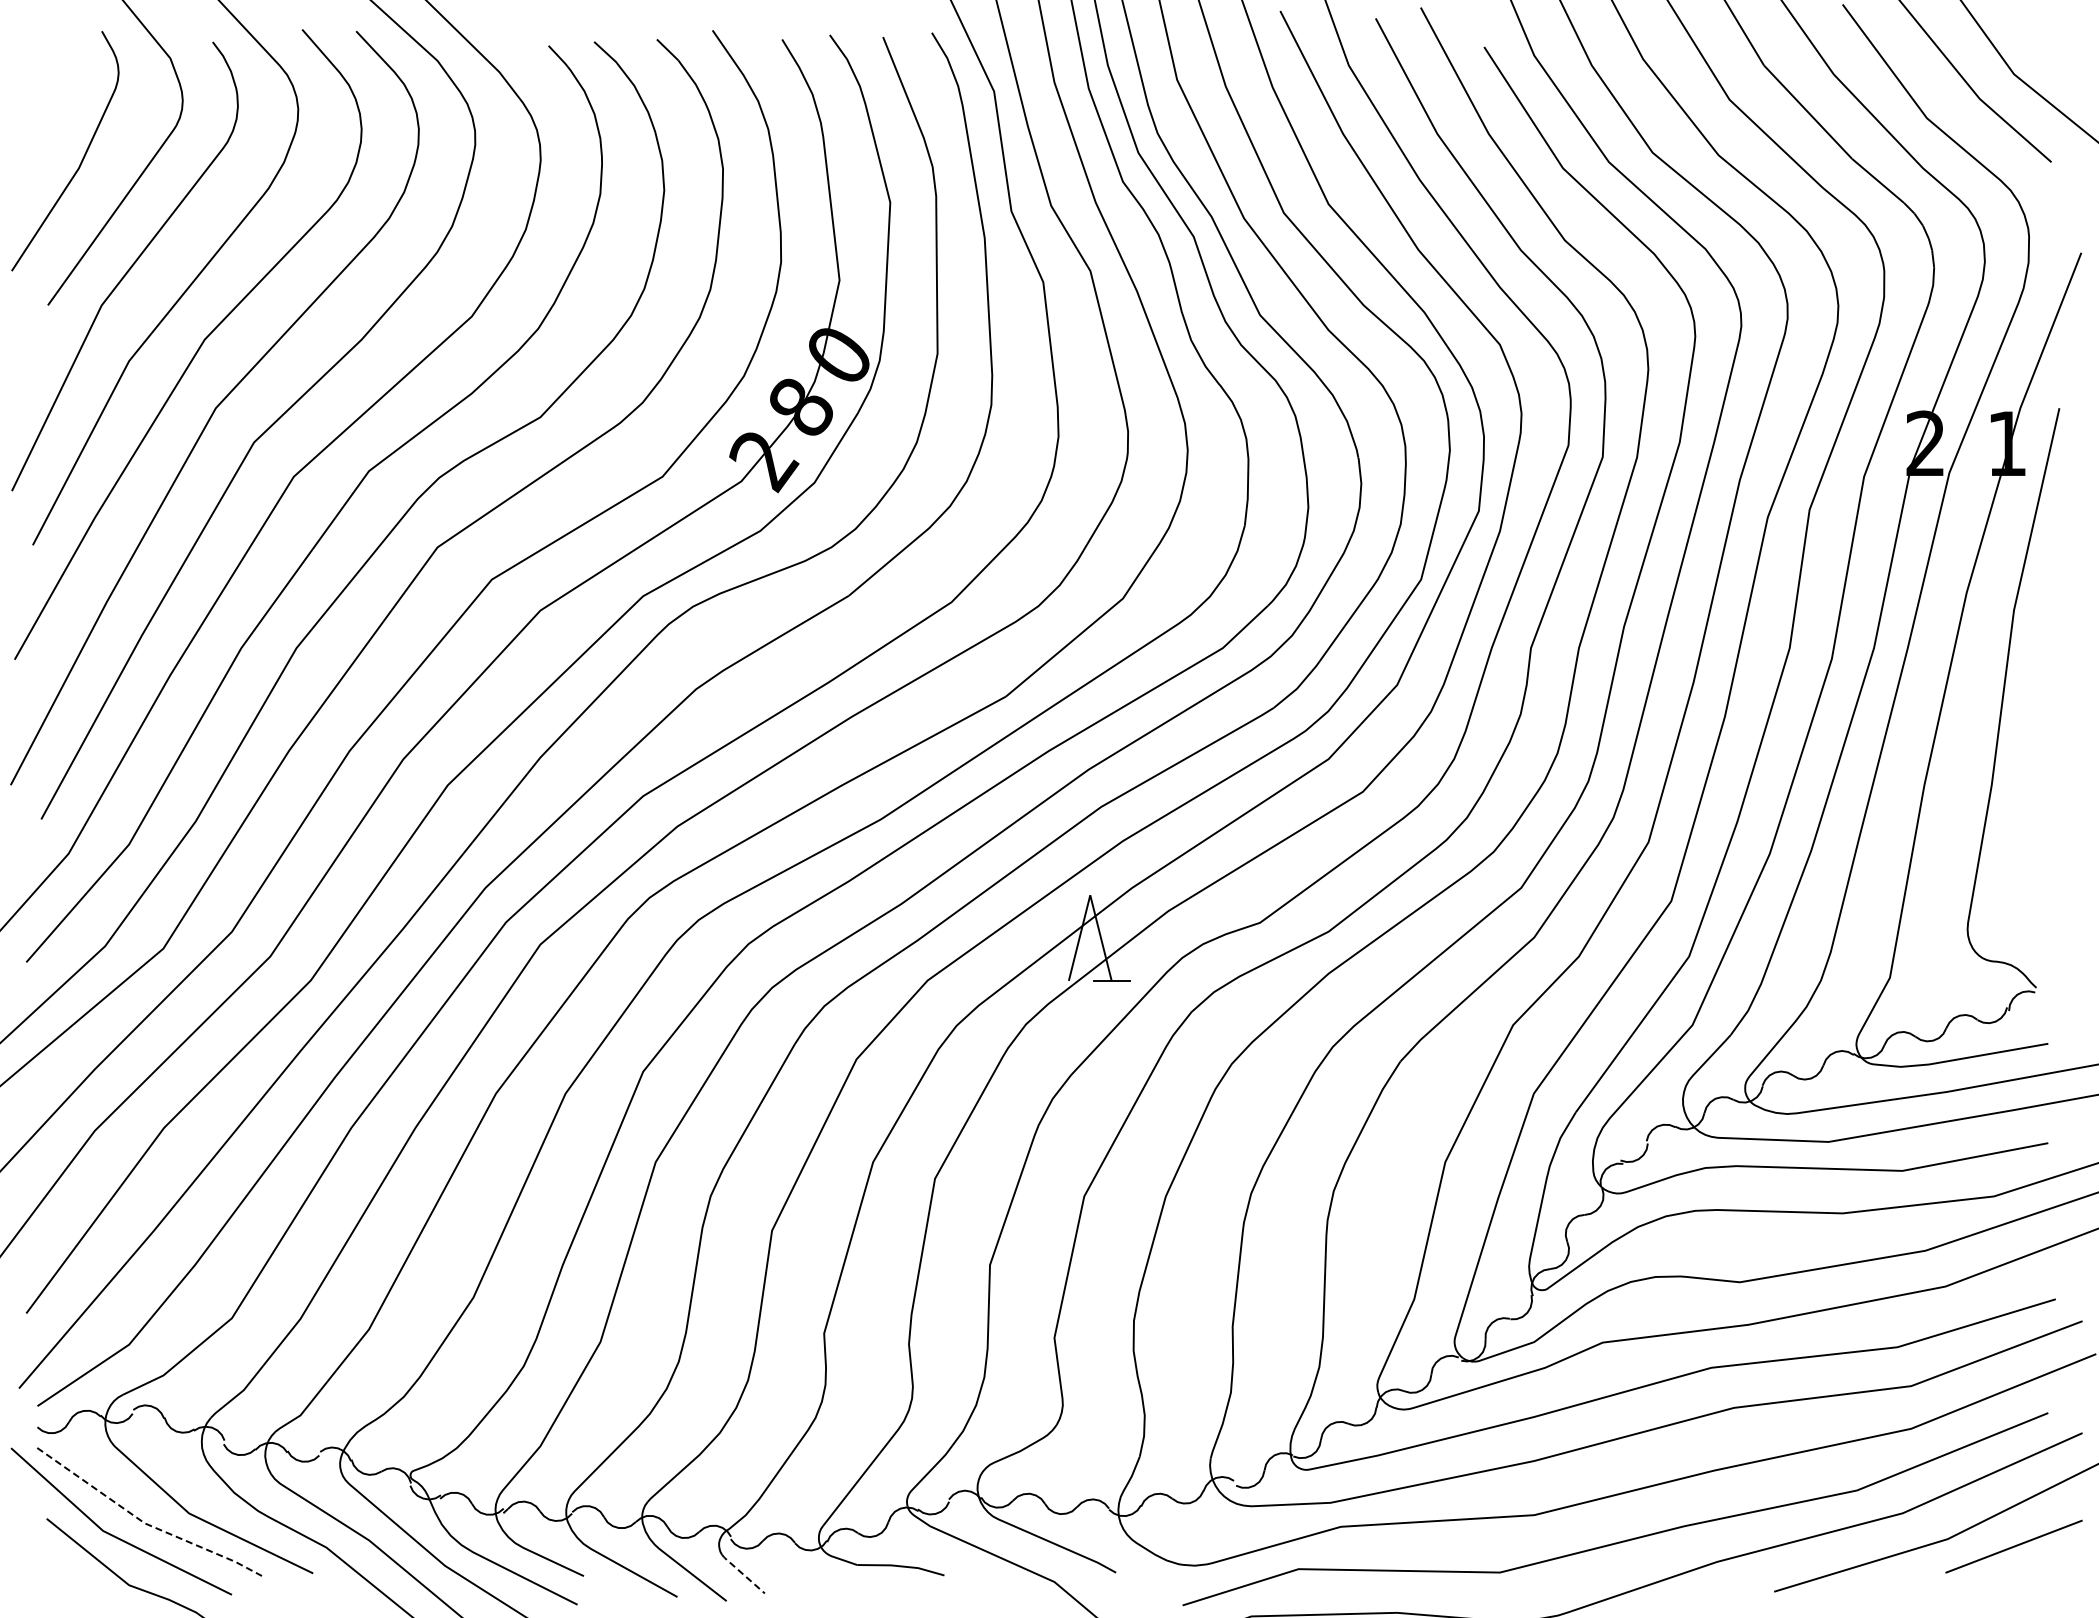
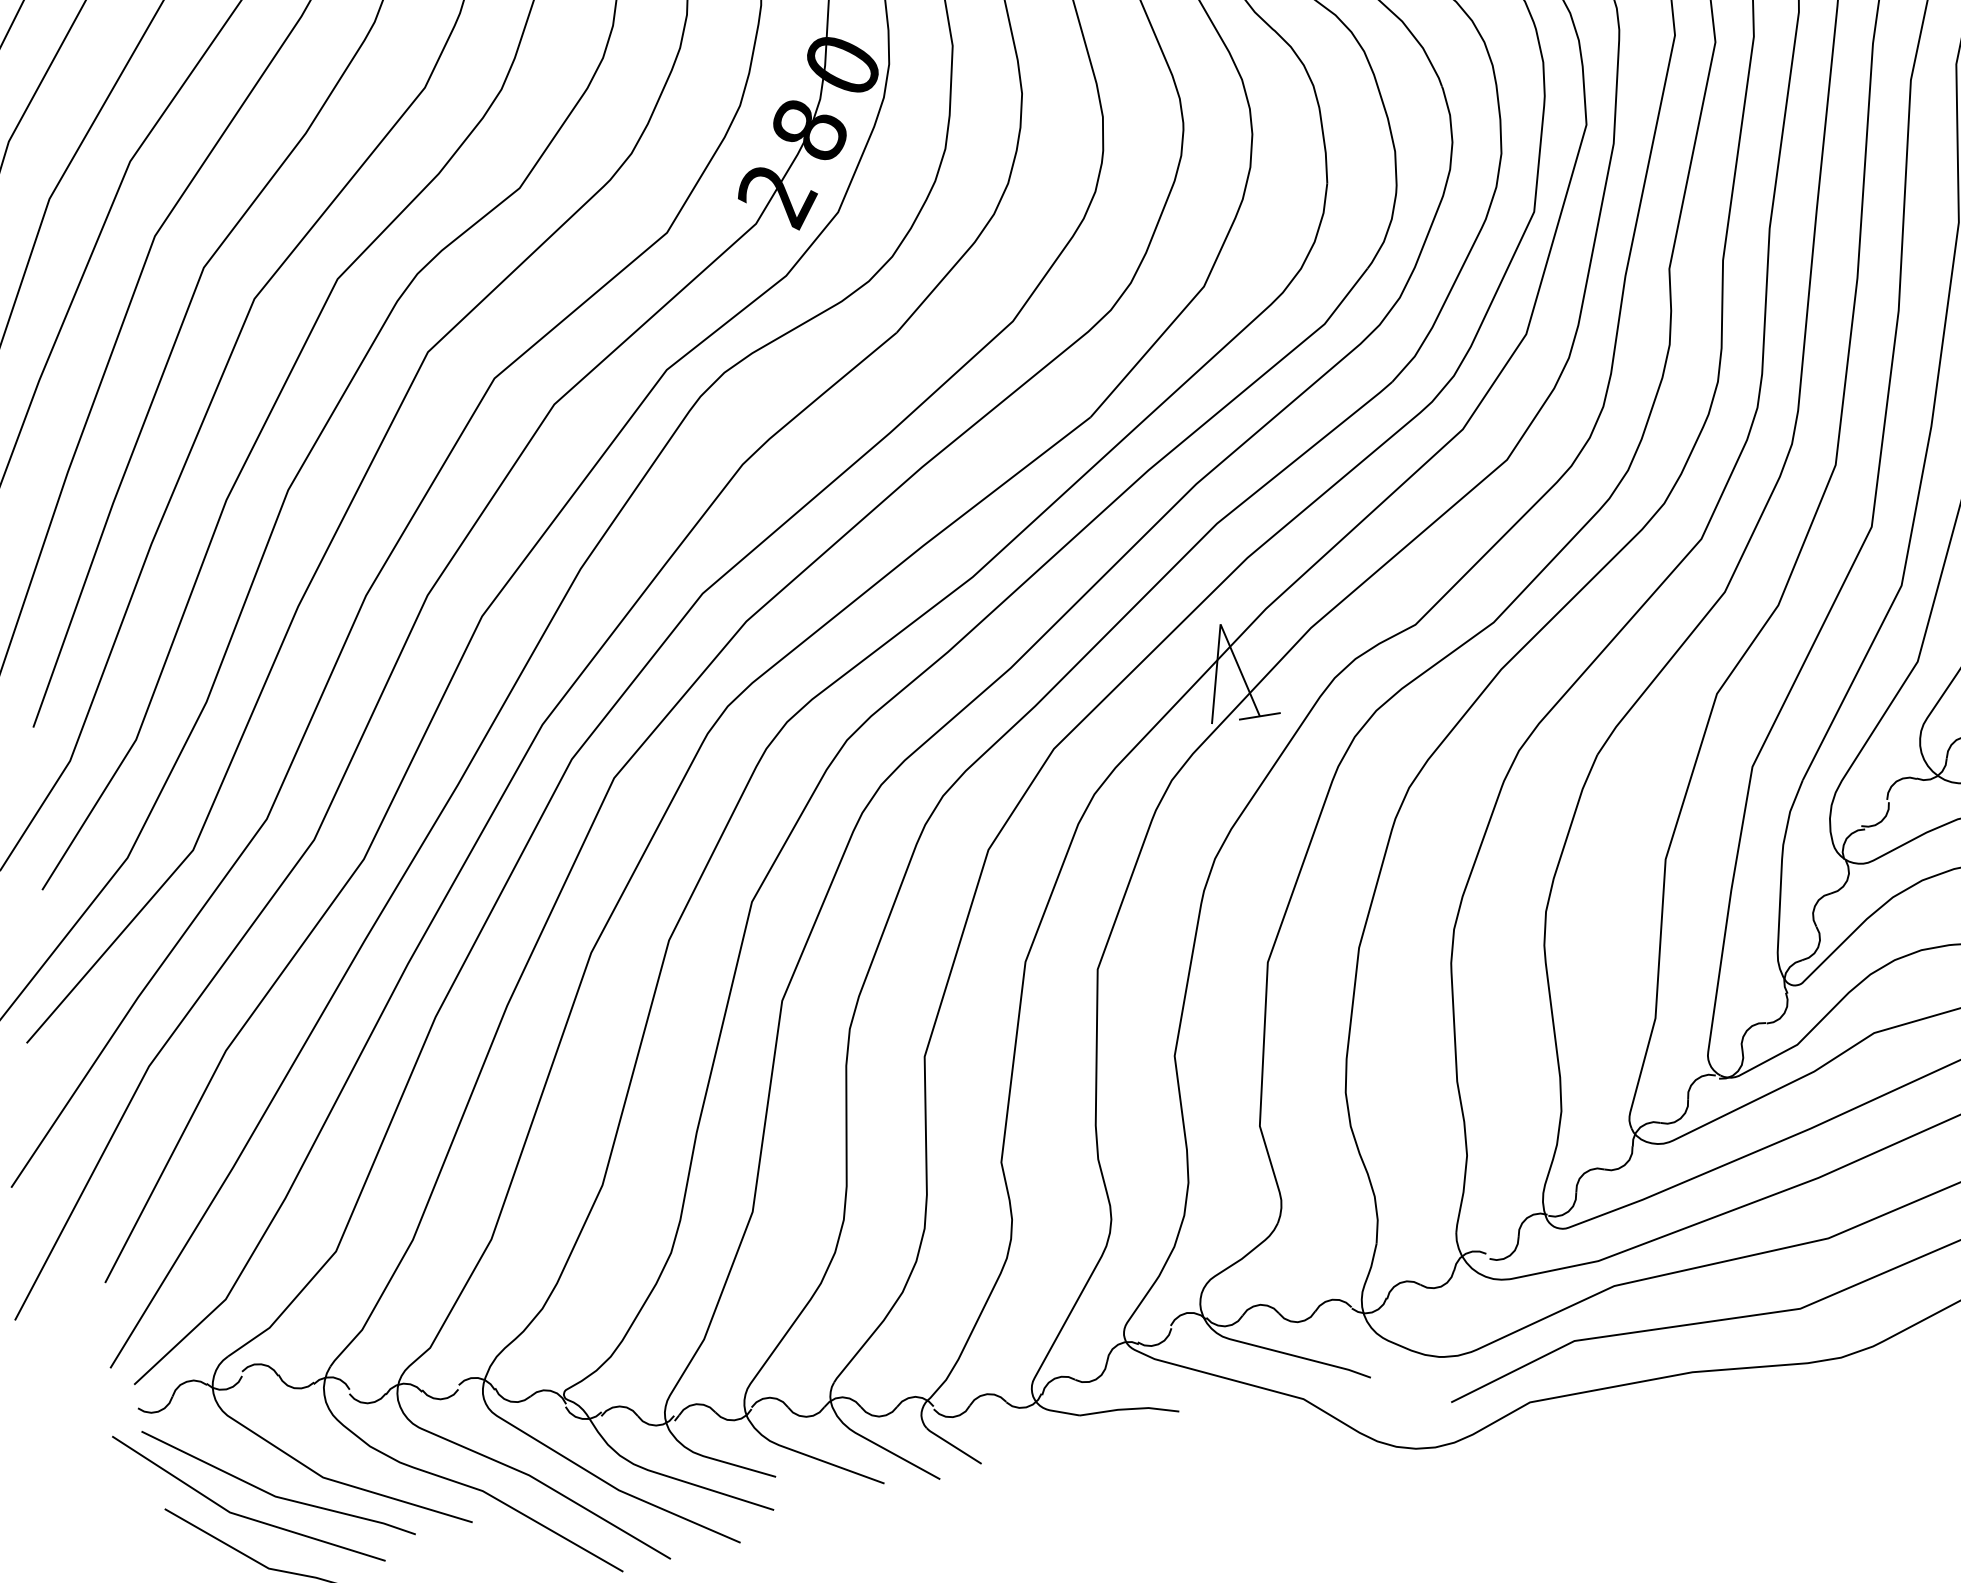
line: (144, 1523) -> (274, 1496), dashed -> solid
line: (741, 1573) -> (951, 1445), dashed -> solid

